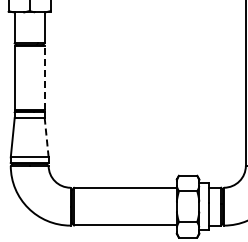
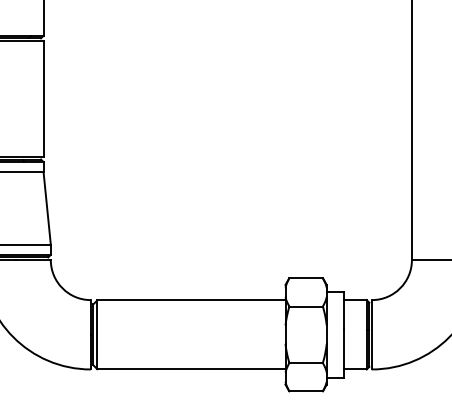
line: (44, 77) -> (43, 98), dashed -> solid
line: (46, 137) -> (46, 208), dashed -> solid

